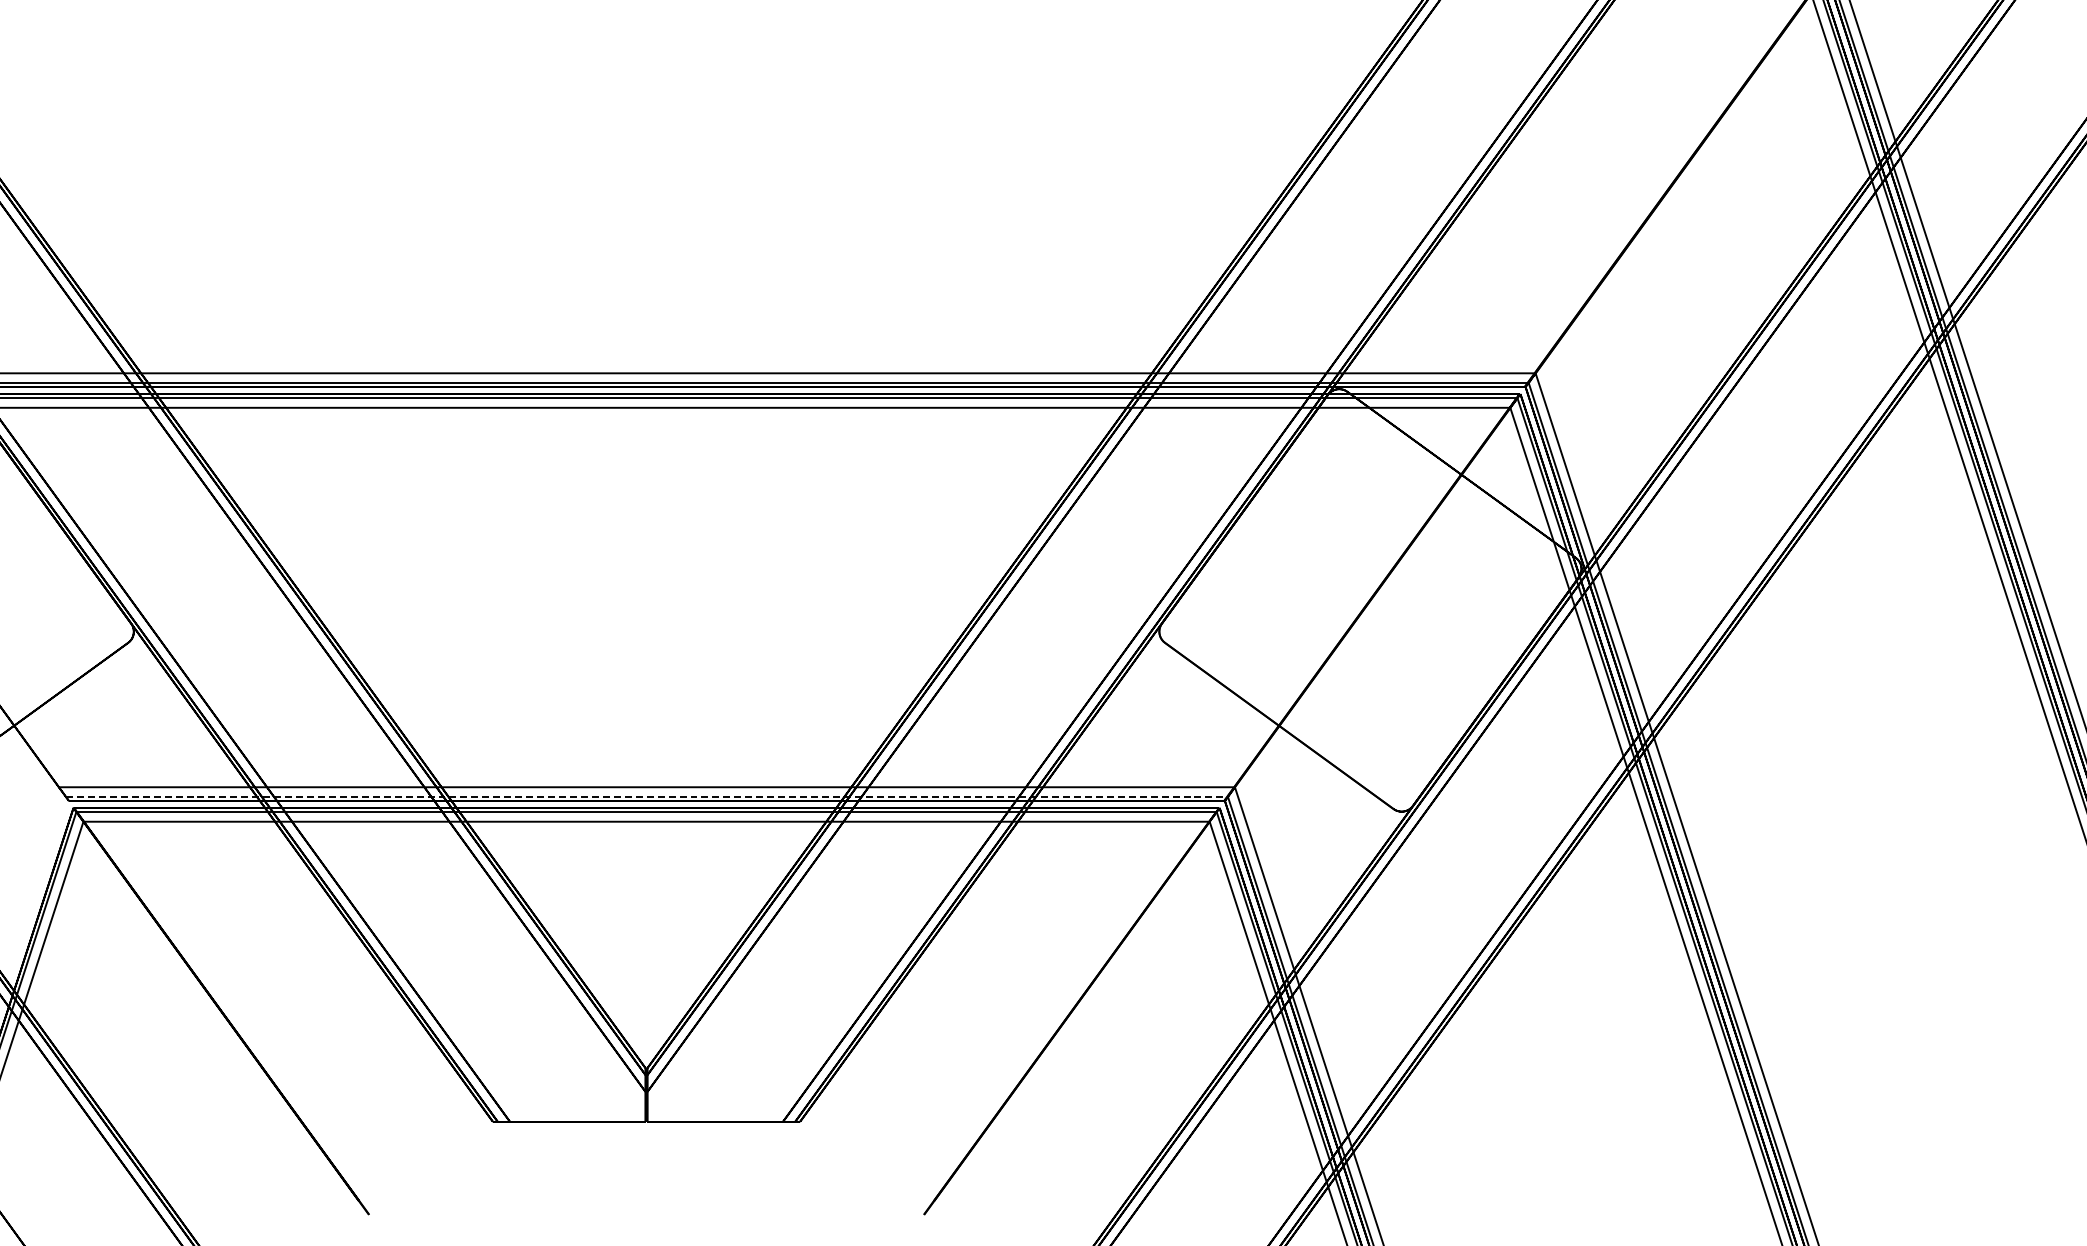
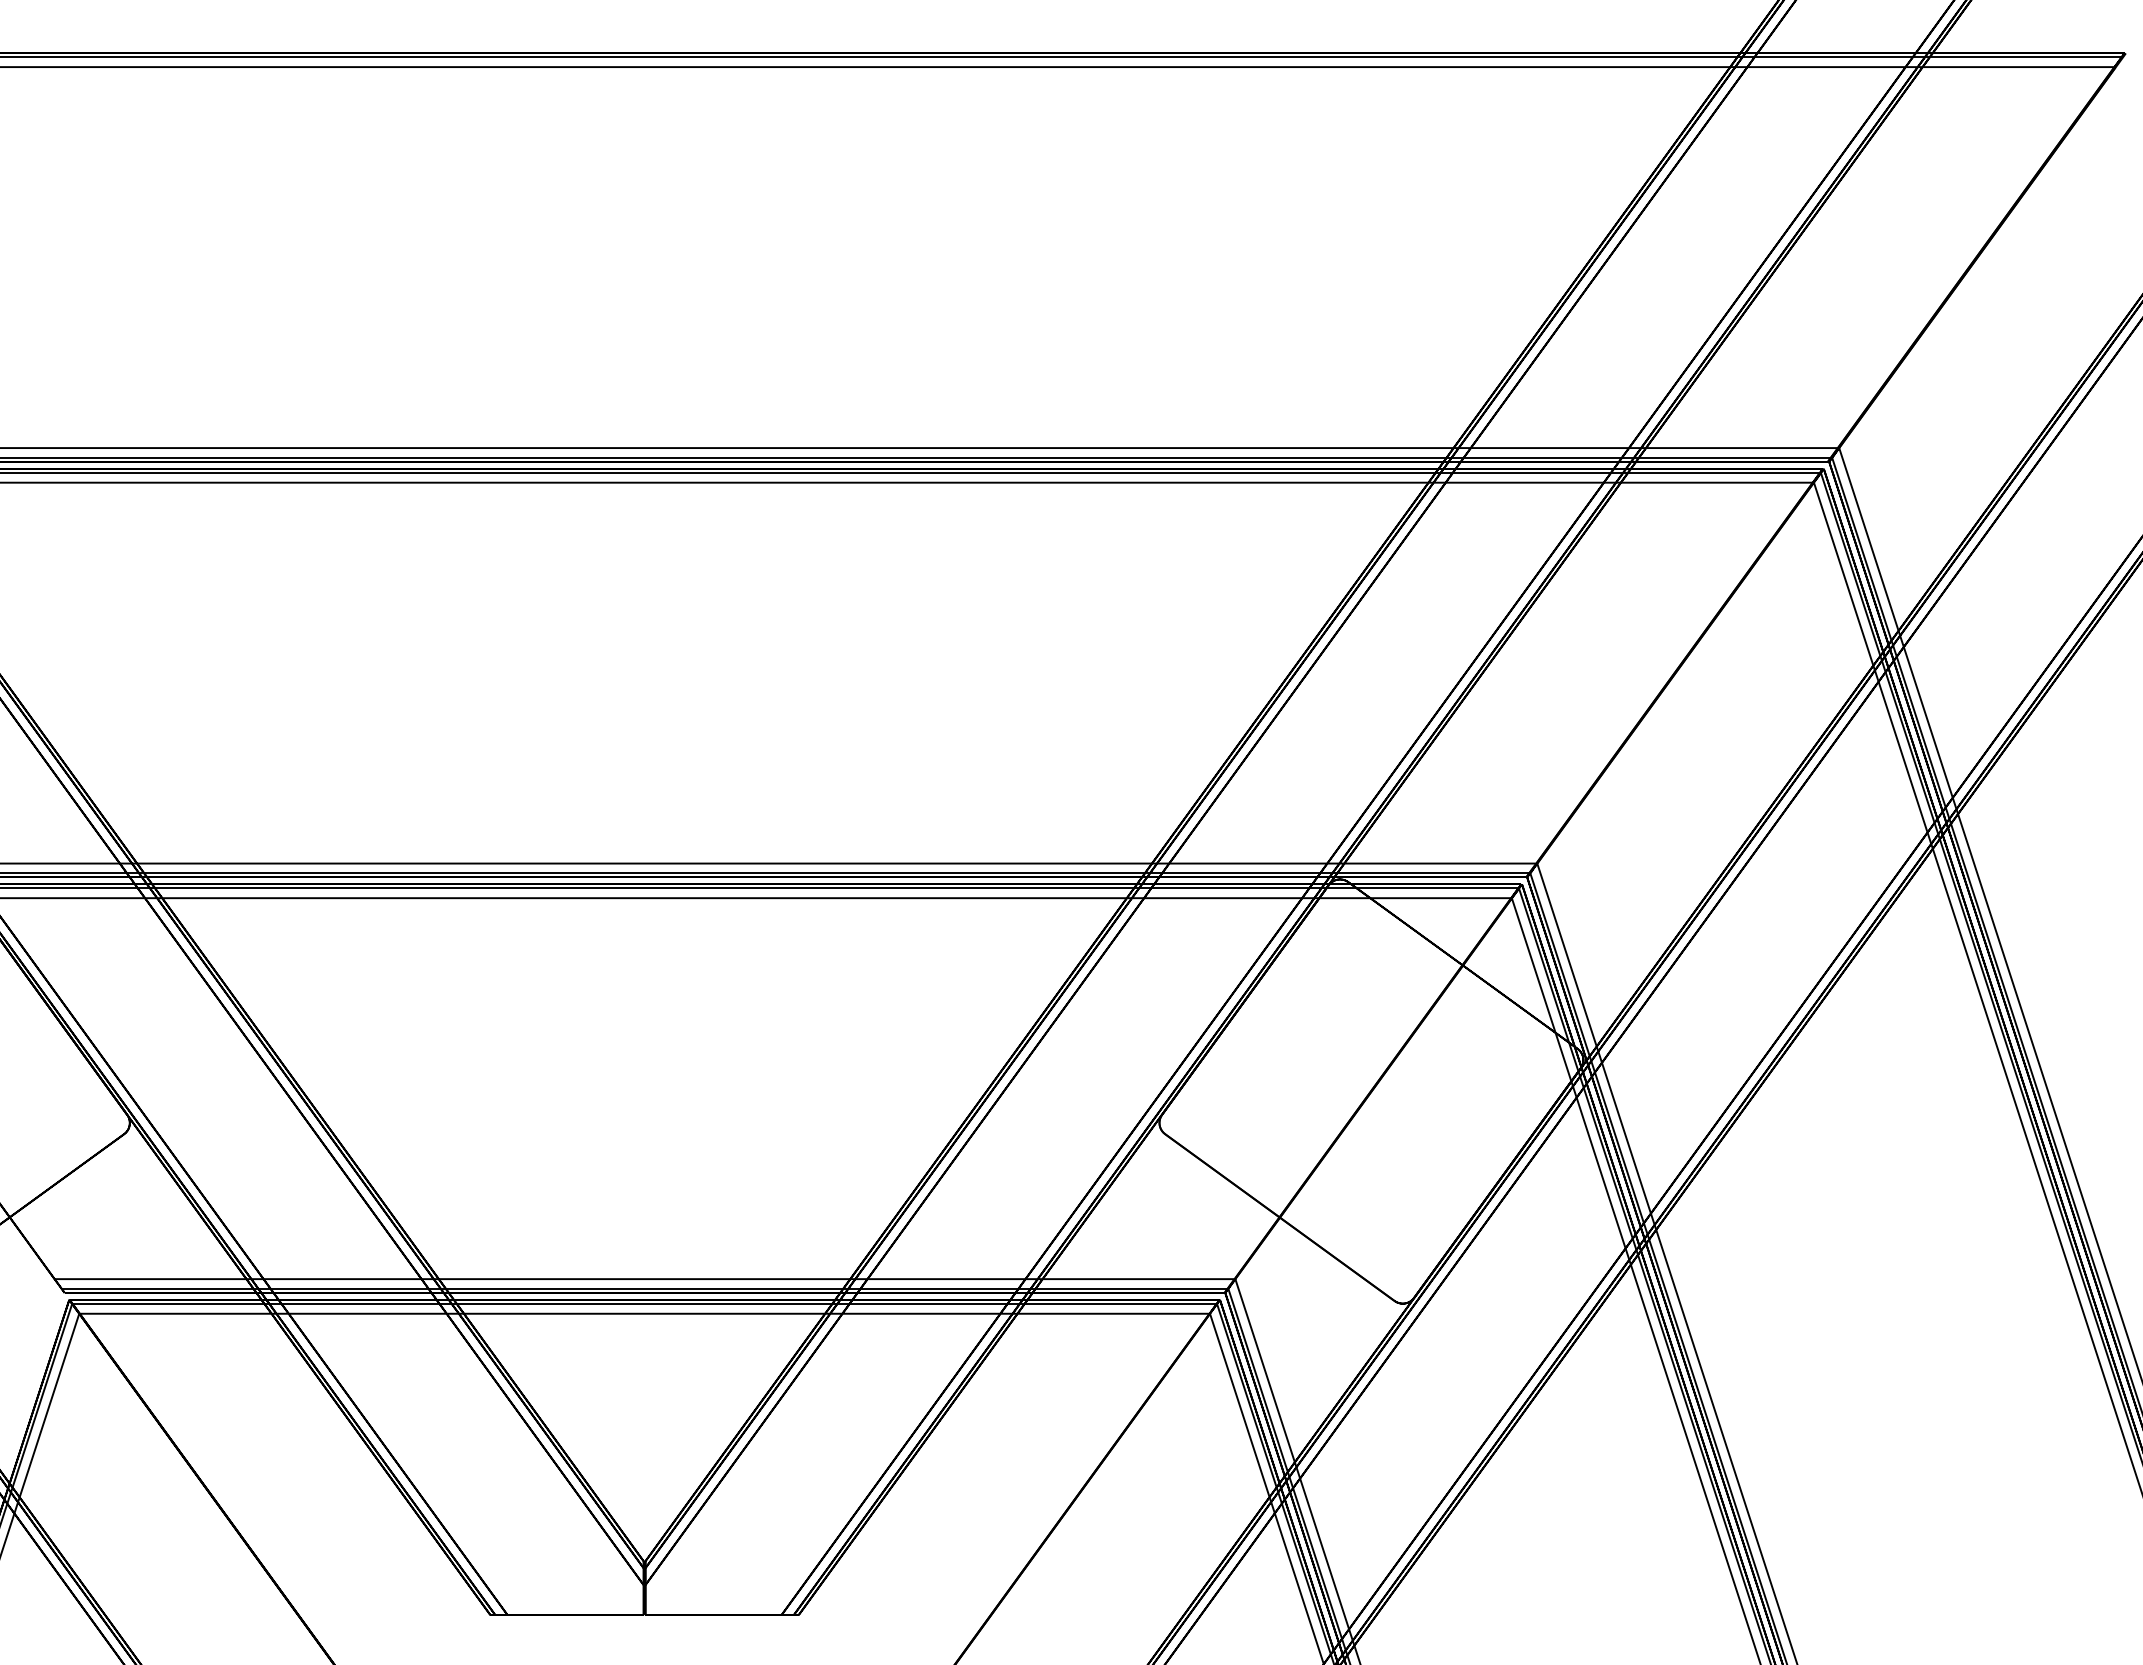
line: (646, 796) -> (644, 1288), dashed -> solid

